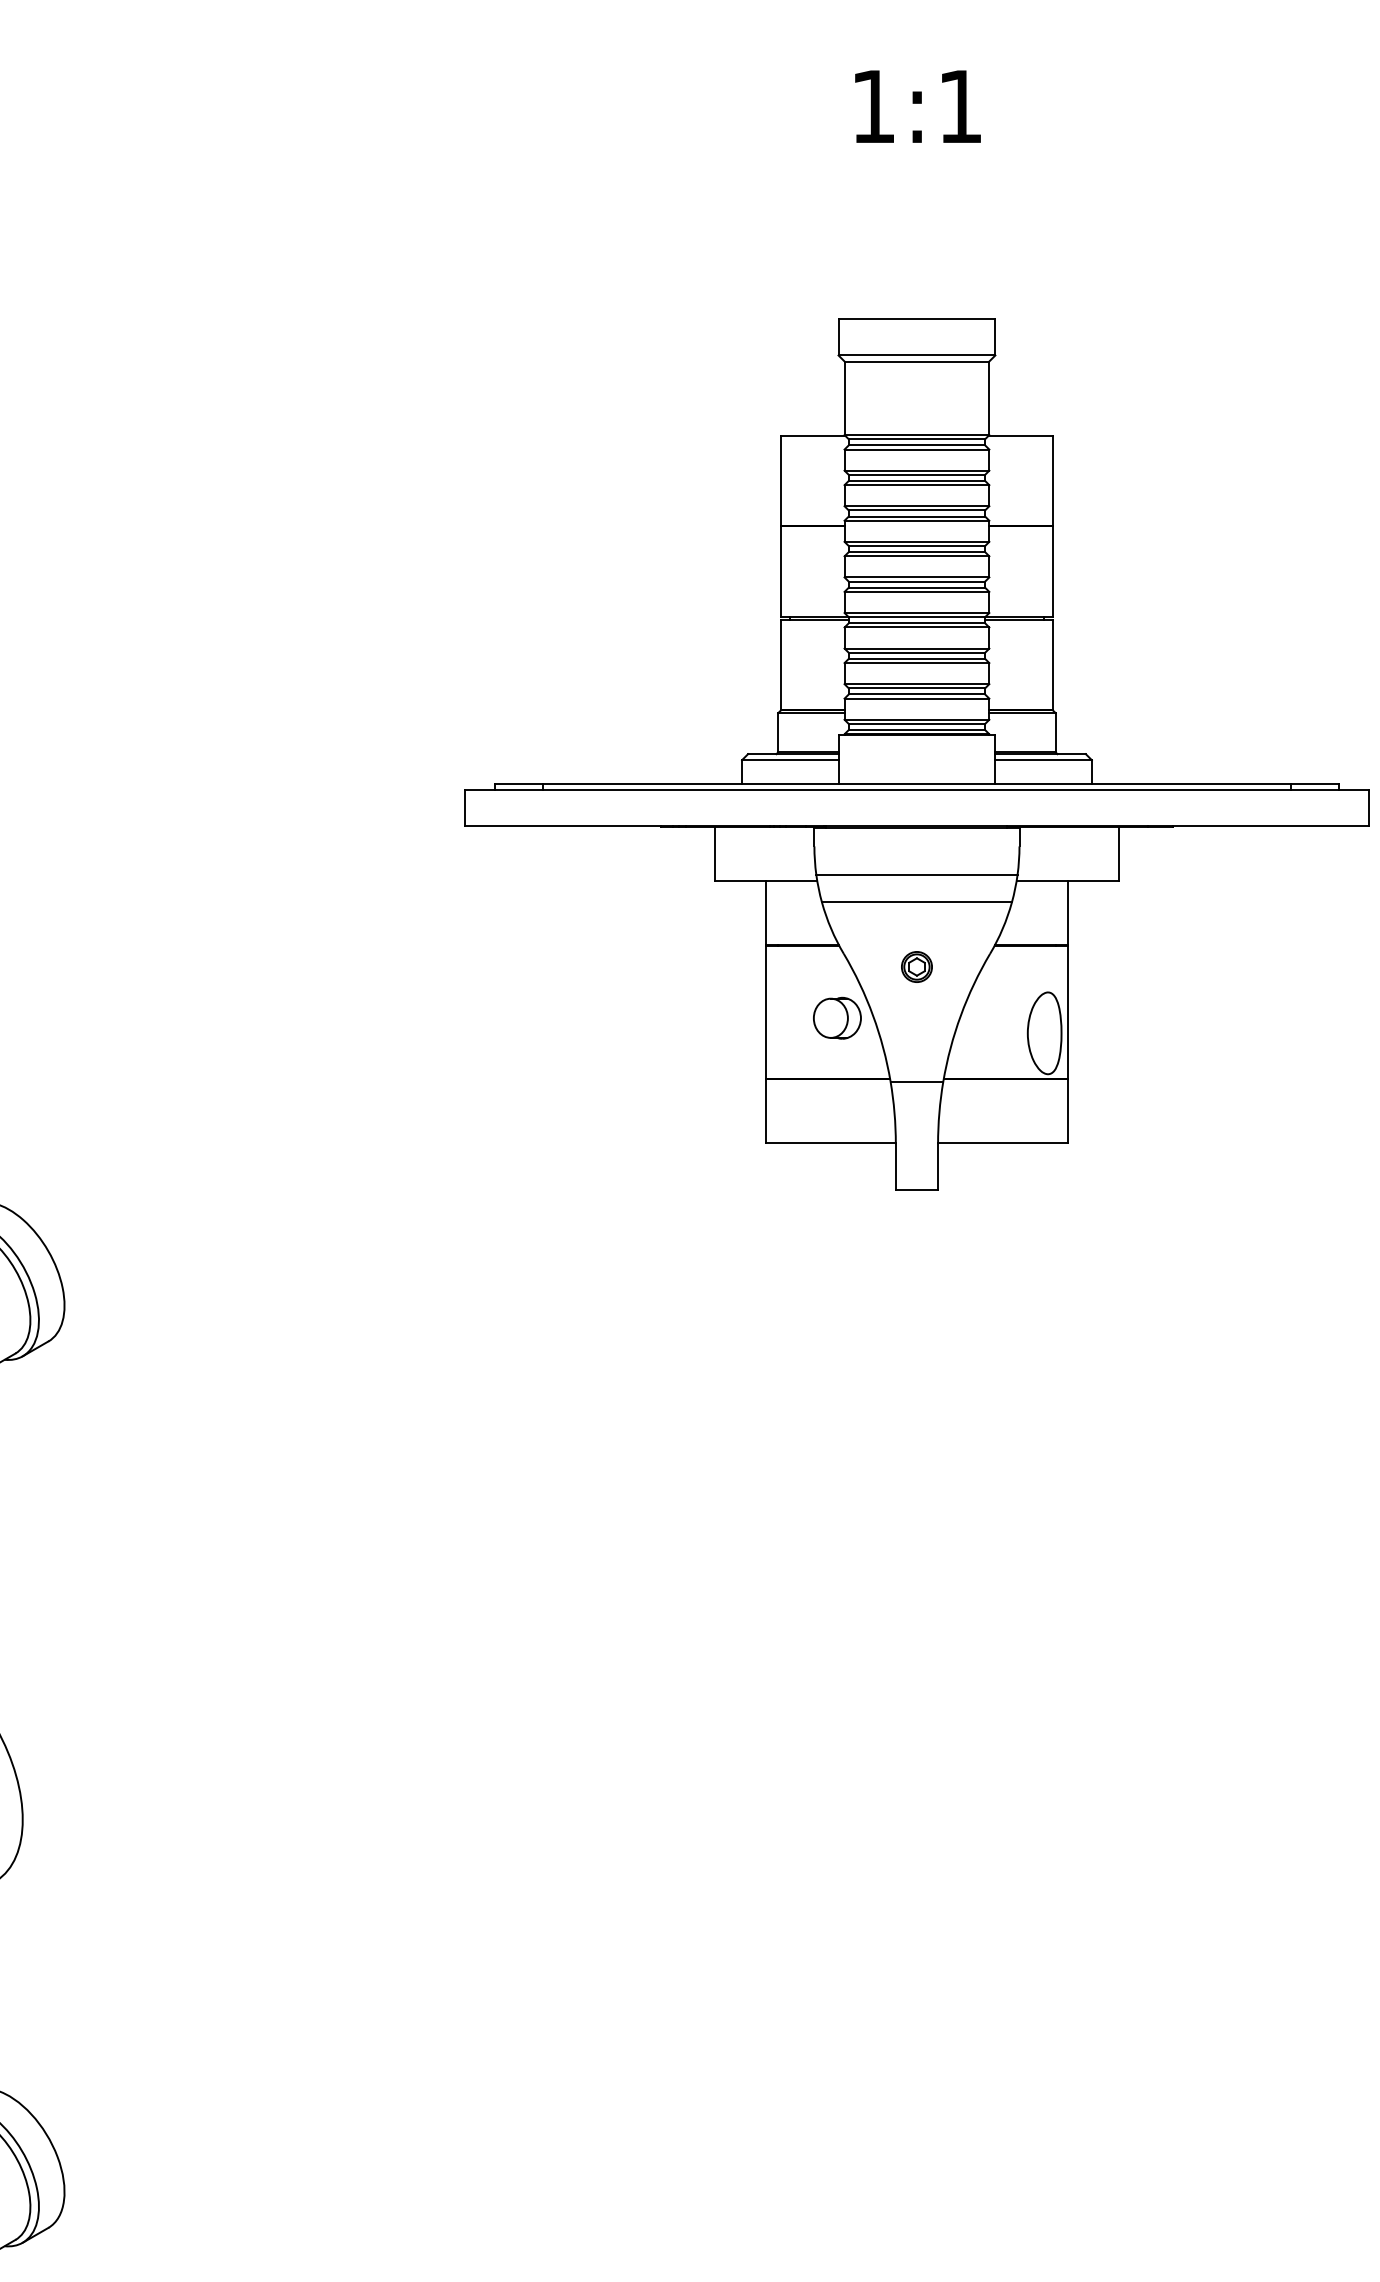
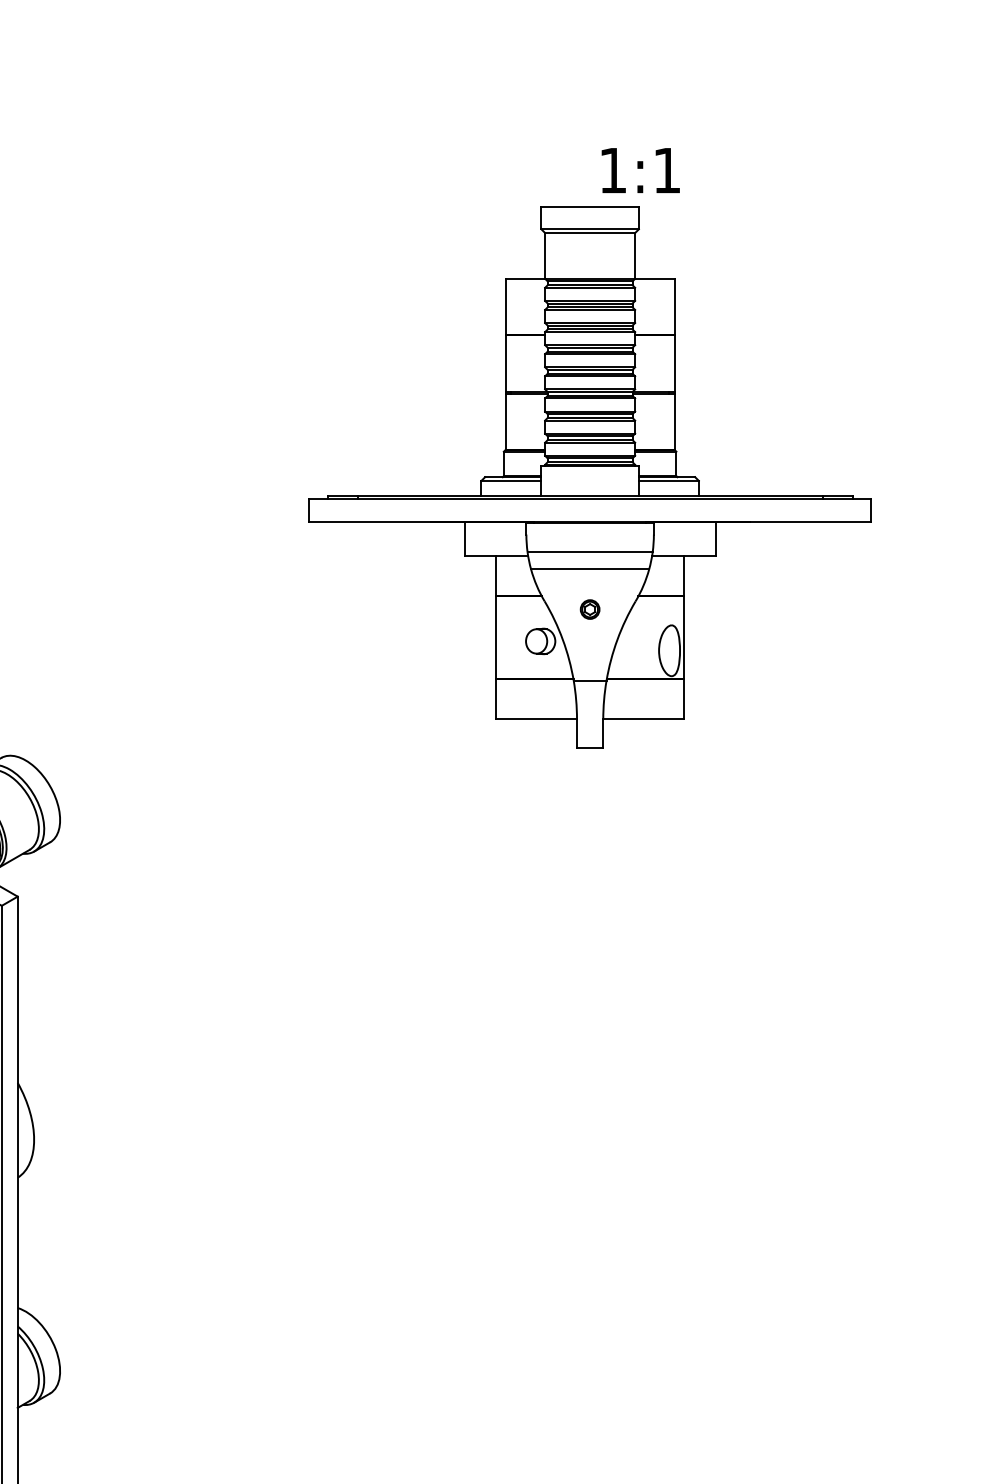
text: (917, 106) -> (640, 170), moved

